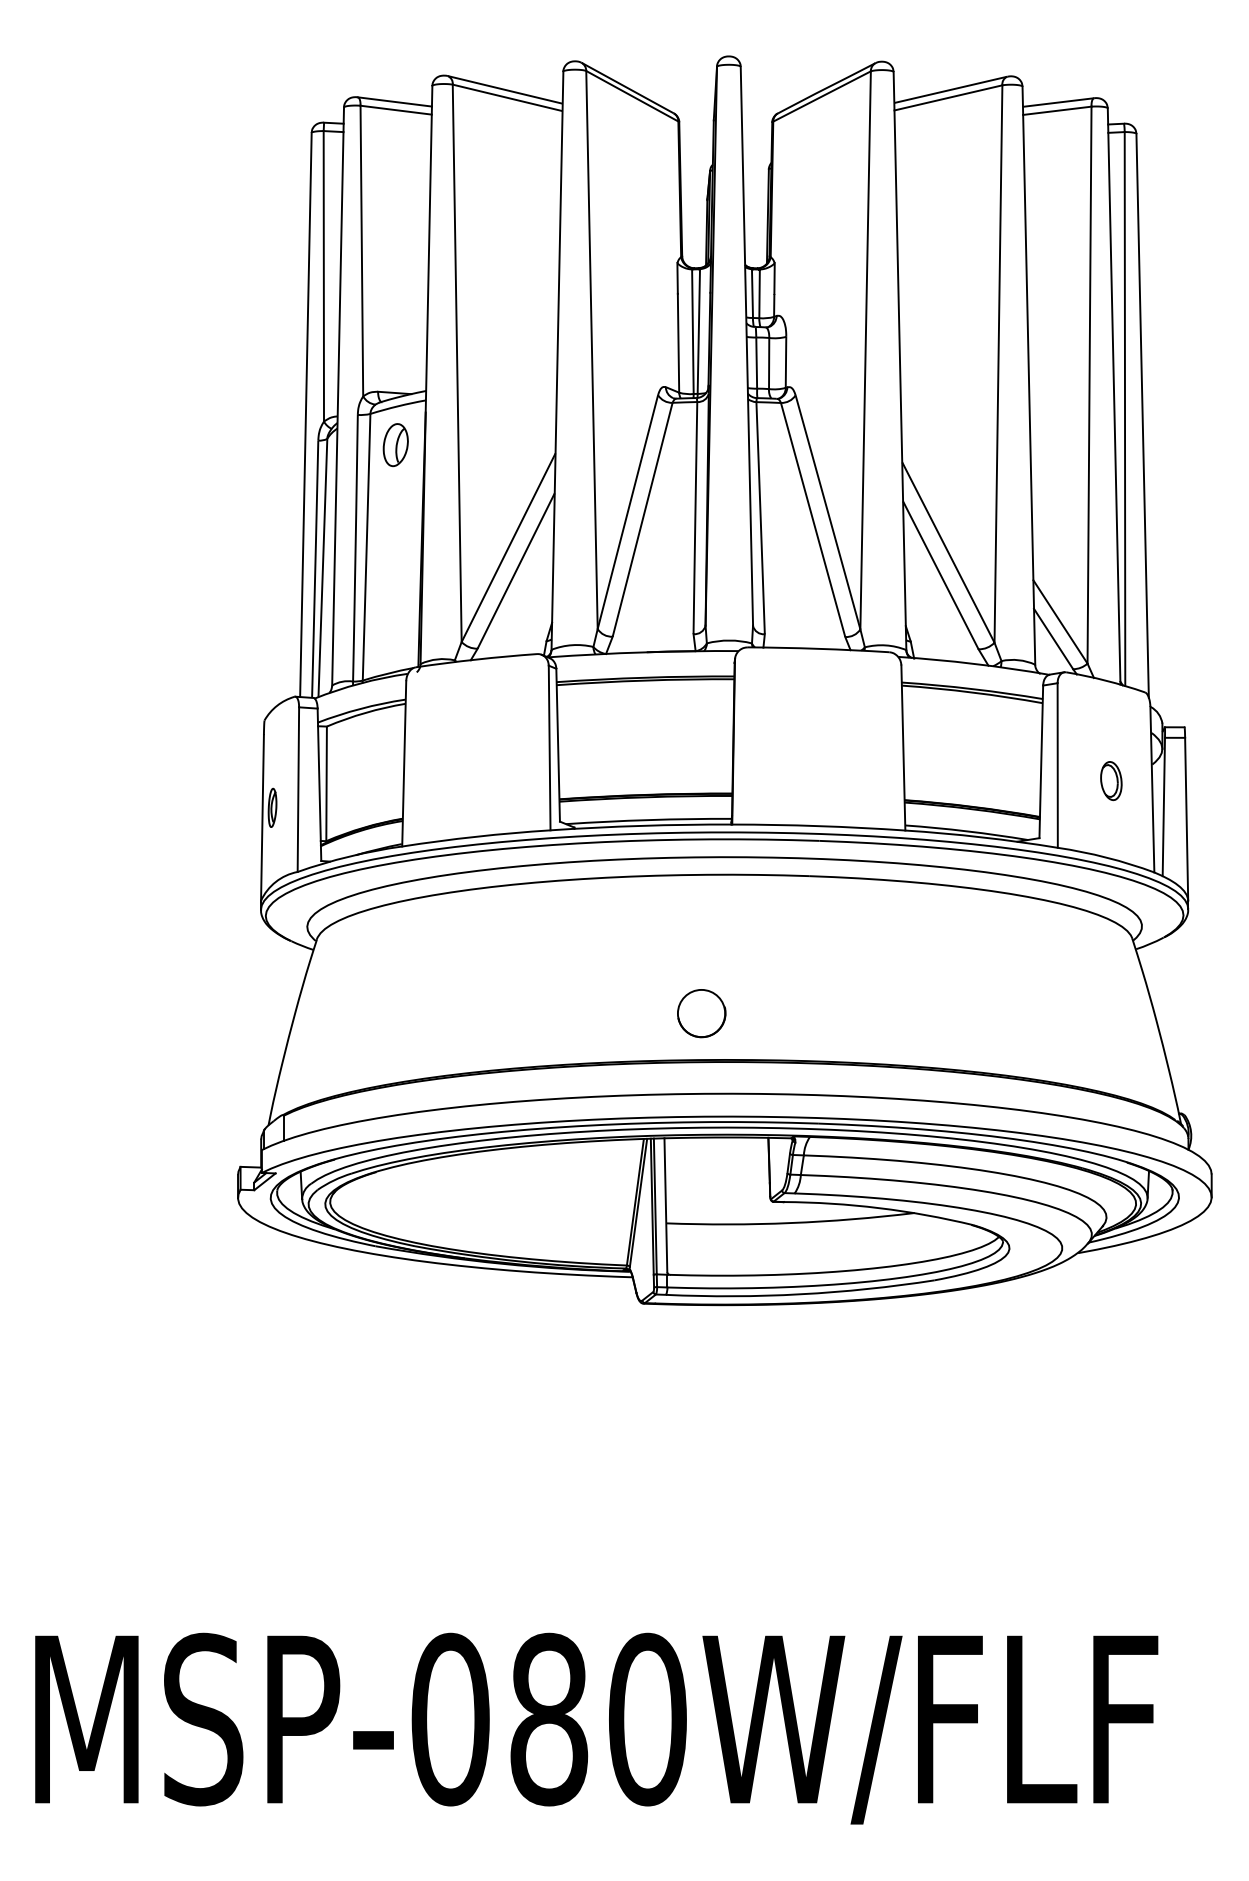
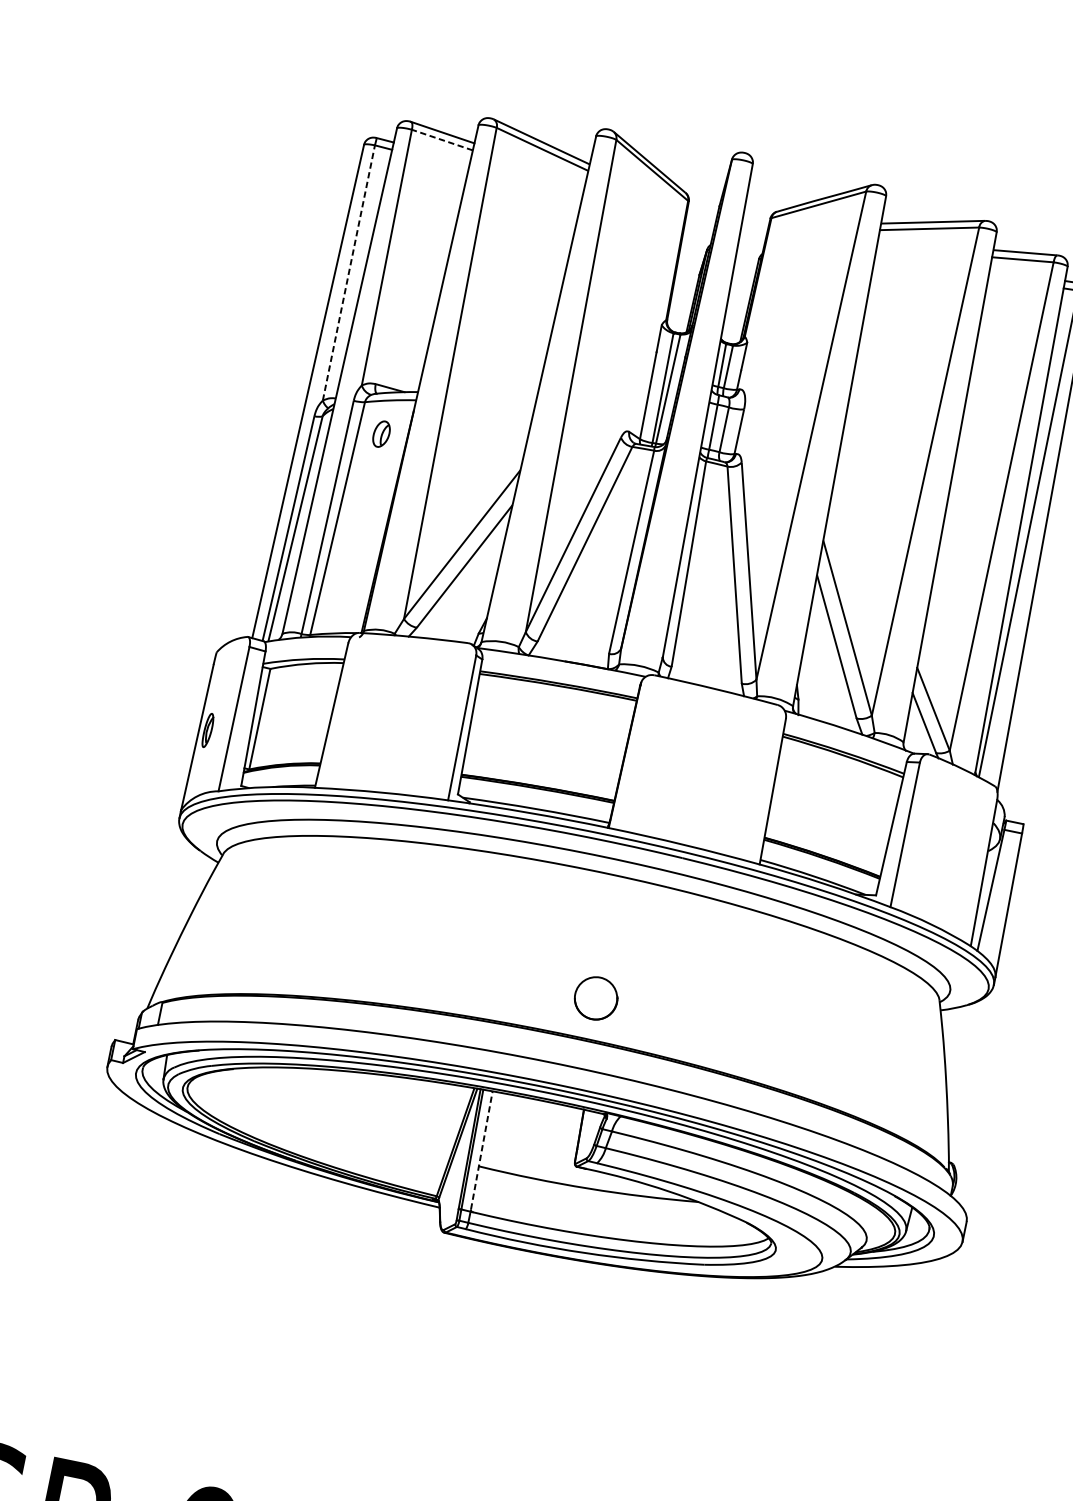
line: (396, 110) -> (442, 140), solid -> dashed
line: (323, 275) -> (348, 272), solid -> dashed
part: (395, 445) -> (381, 434), size x0.7
part: (1111, 781) -> (949, 858), removed
circle: (701, 1013) -> (595, 998), moved
line: (665, 1204) -> (481, 1149), solid -> dashed

